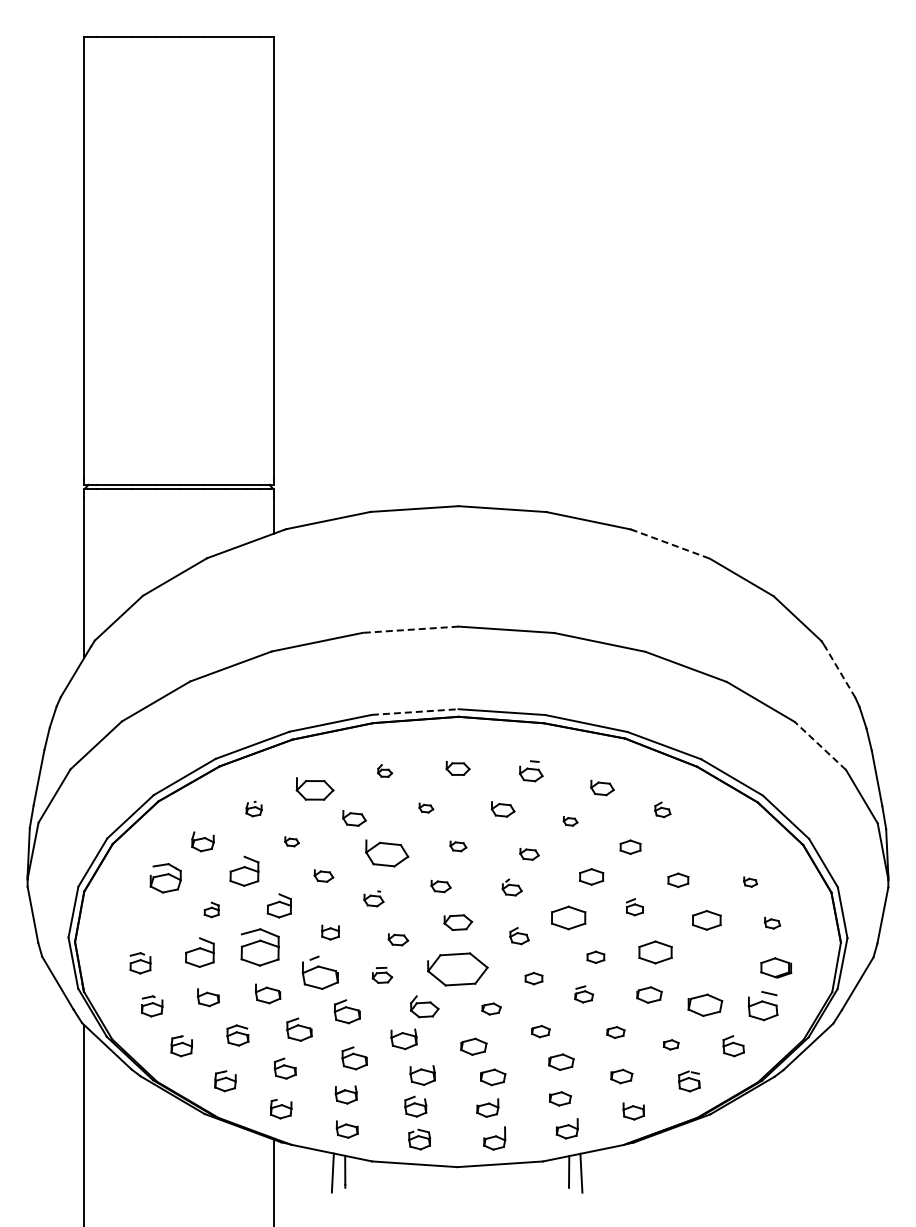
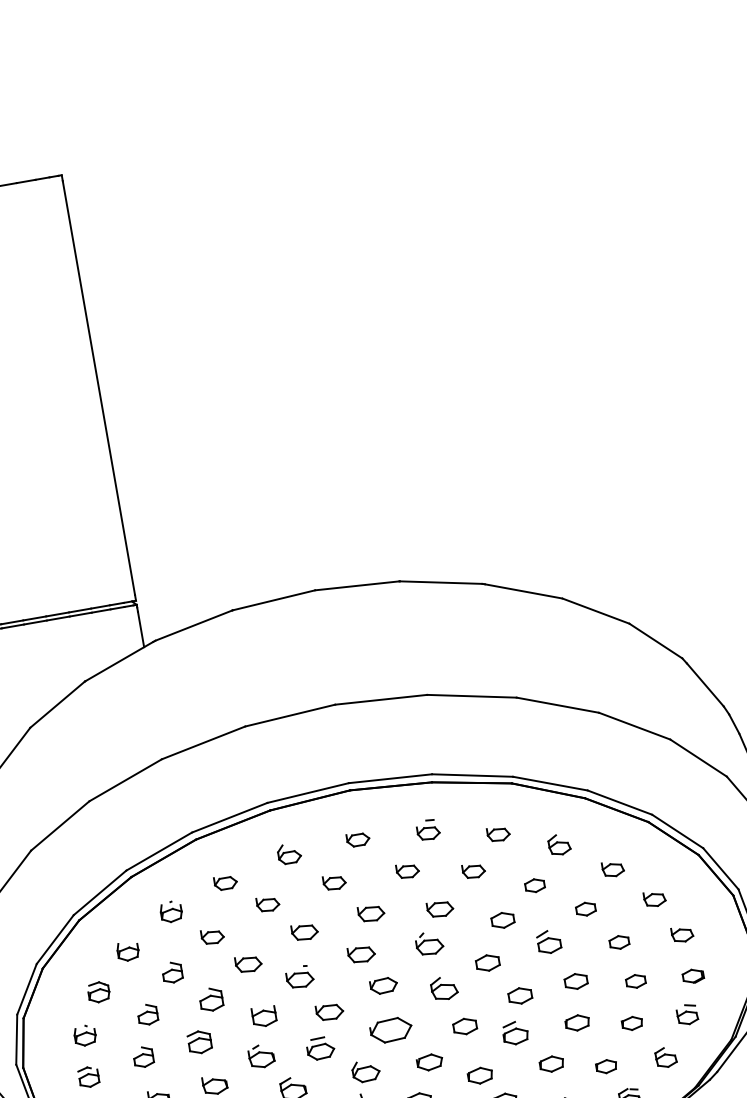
line: (671, 544) -> (523, 591), dashed -> solid
line: (410, 629) -> (289, 715), dashed -> solid
line: (840, 672) -> (705, 684), dashed -> solid
line: (415, 712) -> (308, 793), dashed -> solid
line: (820, 745) -> (698, 757), dashed -> solid
part: (384, 770) -> (288, 853), size x1.67
part: (314, 788) -> (225, 882), size x0.62
part: (426, 807) -> (334, 881), size x1.67
part: (253, 808) -> (170, 911), size x1.43
part: (662, 809) -> (559, 844), size x1.43
part: (570, 821) -> (473, 871), size x1.67
part: (291, 841) -> (212, 936), size x1.67
part: (713, 843) -> (613, 868), added
part: (458, 846) -> (371, 913), size x1.67
part: (386, 853) -> (304, 932), size x0.62
part: (529, 854) -> (440, 909), size x1.43
part: (244, 871) -> (172, 972), size x0.71
part: (323, 875) -> (248, 963), size x1.43
part: (165, 878) -> (98, 992), size x0.71
part: (750, 881) -> (654, 898), size x1.67
part: (440, 886) -> (361, 954), size x1.43
part: (511, 887) -> (428, 943), size x1.43
part: (373, 898) -> (299, 977), size x1.43
part: (634, 906) -> (548, 941), size x1.43
part: (211, 909) -> (147, 1014), size x1.43
part: (568, 917) -> (487, 962), size x0.71
part: (706, 919) -> (619, 941), size x0.71
part: (143, 920) -> (84, 1036), added
part: (772, 922) -> (682, 933), size x1.43
part: (330, 932) -> (264, 1016), size x1.43
part: (519, 935) -> (444, 987), size x1.43
part: (398, 939) -> (329, 1011), size x1.43
part: (259, 947) -> (199, 1042), size x0.62
part: (199, 952) -> (143, 1057), size x0.71
part: (655, 952) -> (576, 981), size x0.71
part: (595, 957) -> (520, 996), size x1.43
part: (716, 962) -> (635, 980), added
part: (775, 967) -> (692, 975), size x0.71
part: (457, 968) -> (390, 1029), size x0.71
part: (320, 972) -> (261, 1056), size x0.71
part: (382, 975) -> (320, 1048), size x1.43
part: (533, 978) -> (464, 1026), size x1.43
part: (583, 994) -> (514, 1033), size x1.43
part: (705, 1005) -> (632, 1023), size x0.62
part: (763, 1006) -> (687, 1014), size x0.71
part: (491, 1008) -> (429, 1061), size x1.43
part: (540, 1031) -> (480, 1075), size x1.43
part: (615, 1032) -> (551, 1064), size x1.43
part: (670, 1044) -> (605, 1066), size x1.43

